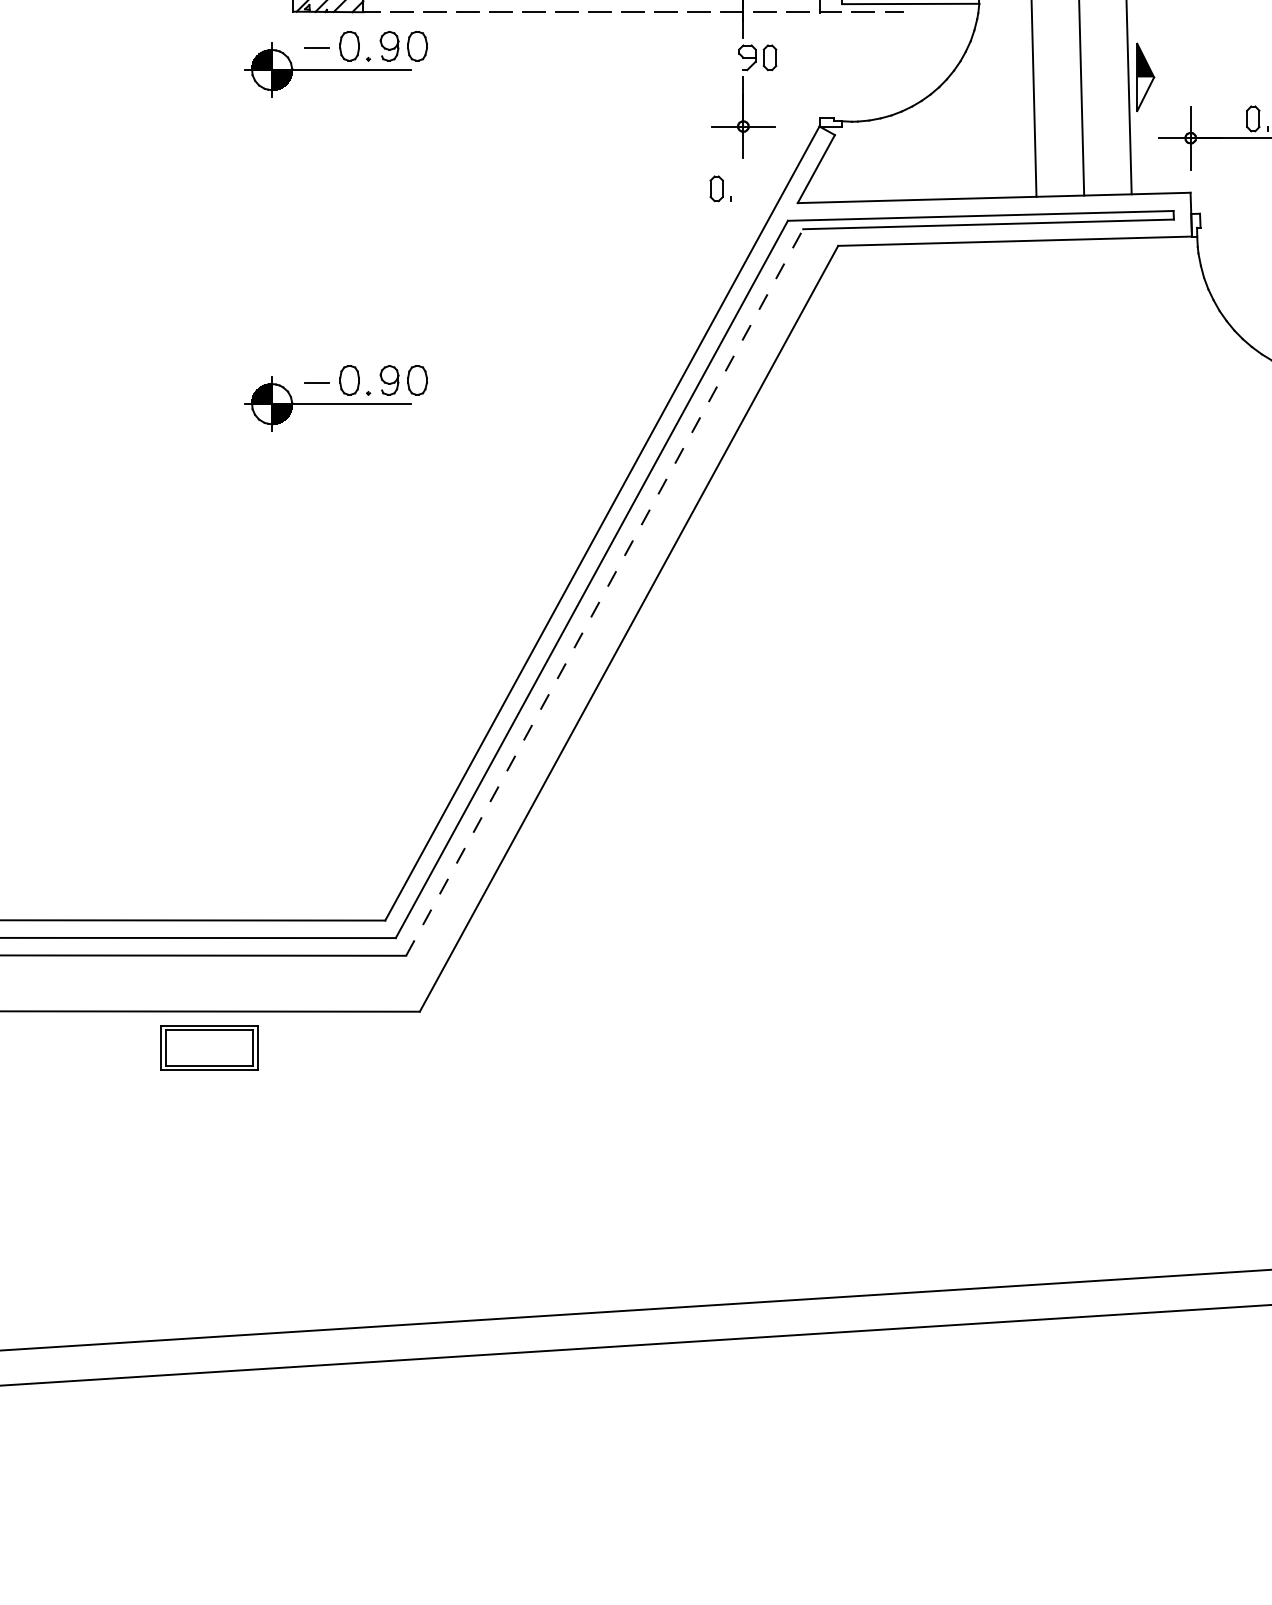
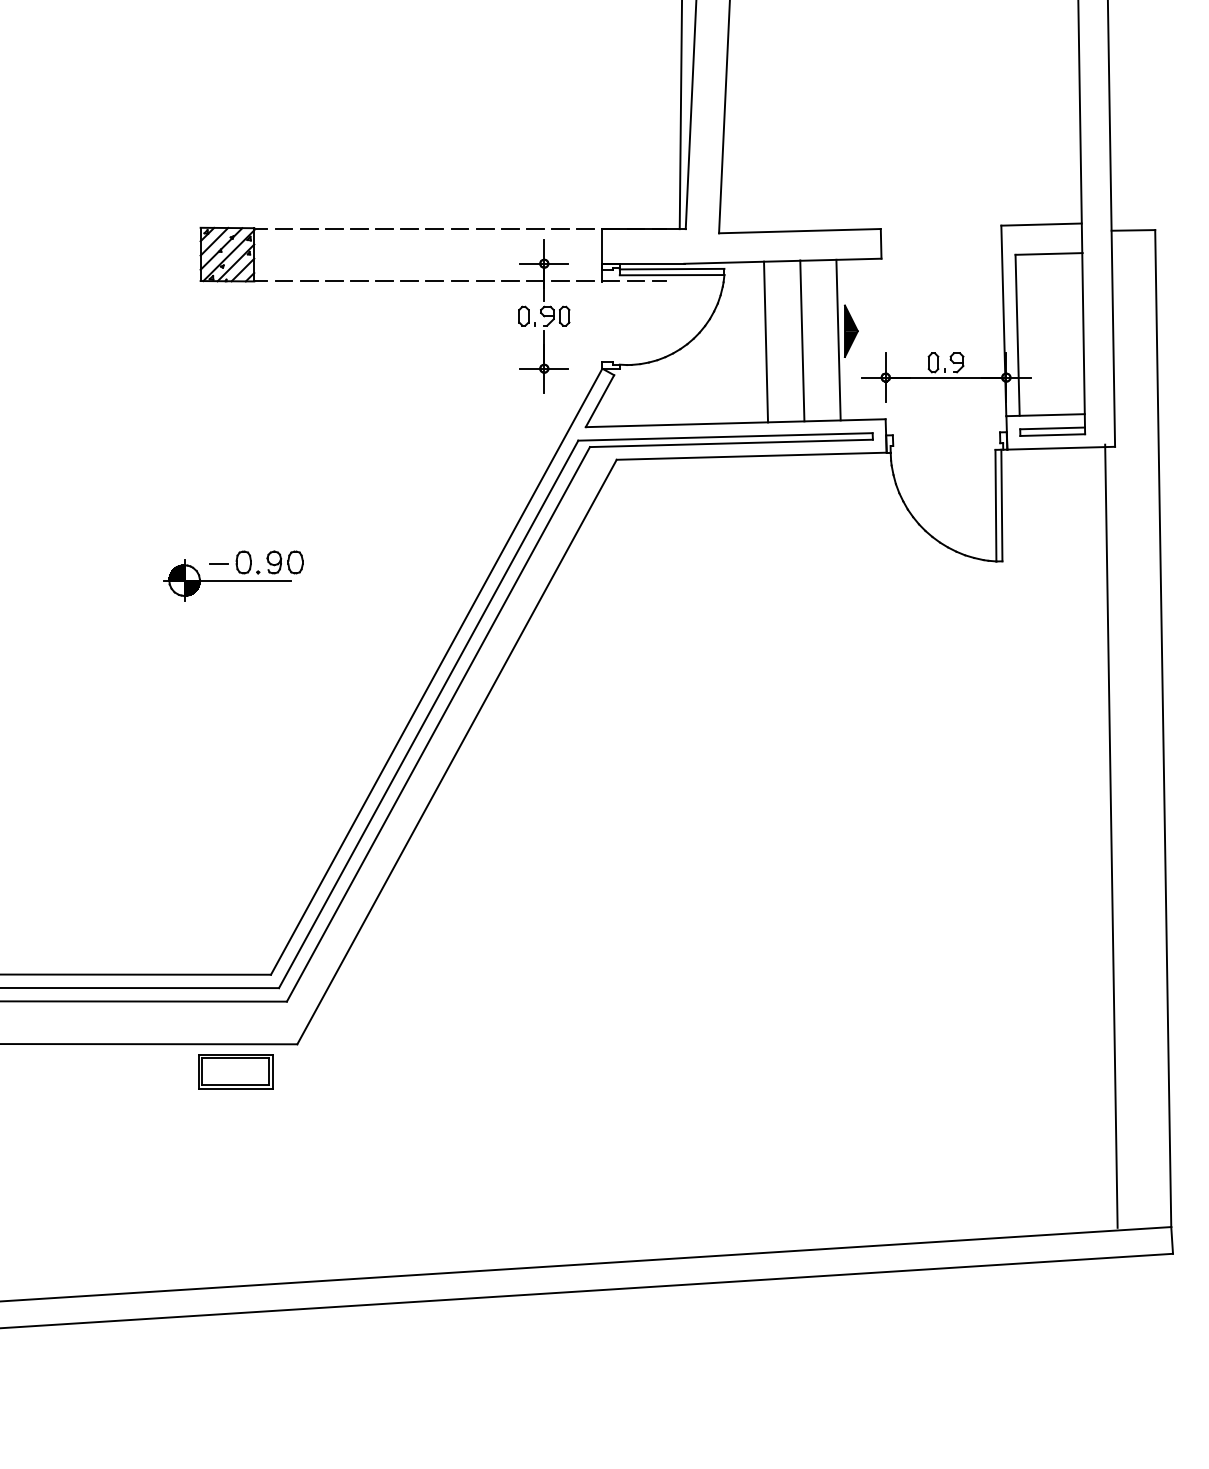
part: (336, 63) -> (233, 320), removed
fill: (1144, 94) -> (850, 344), added
part: (720, 187) -> (526, 315), moved
line: (604, 592) -> (438, 724), dashed -> solid
part: (209, 1047) -> (235, 1071), moved

